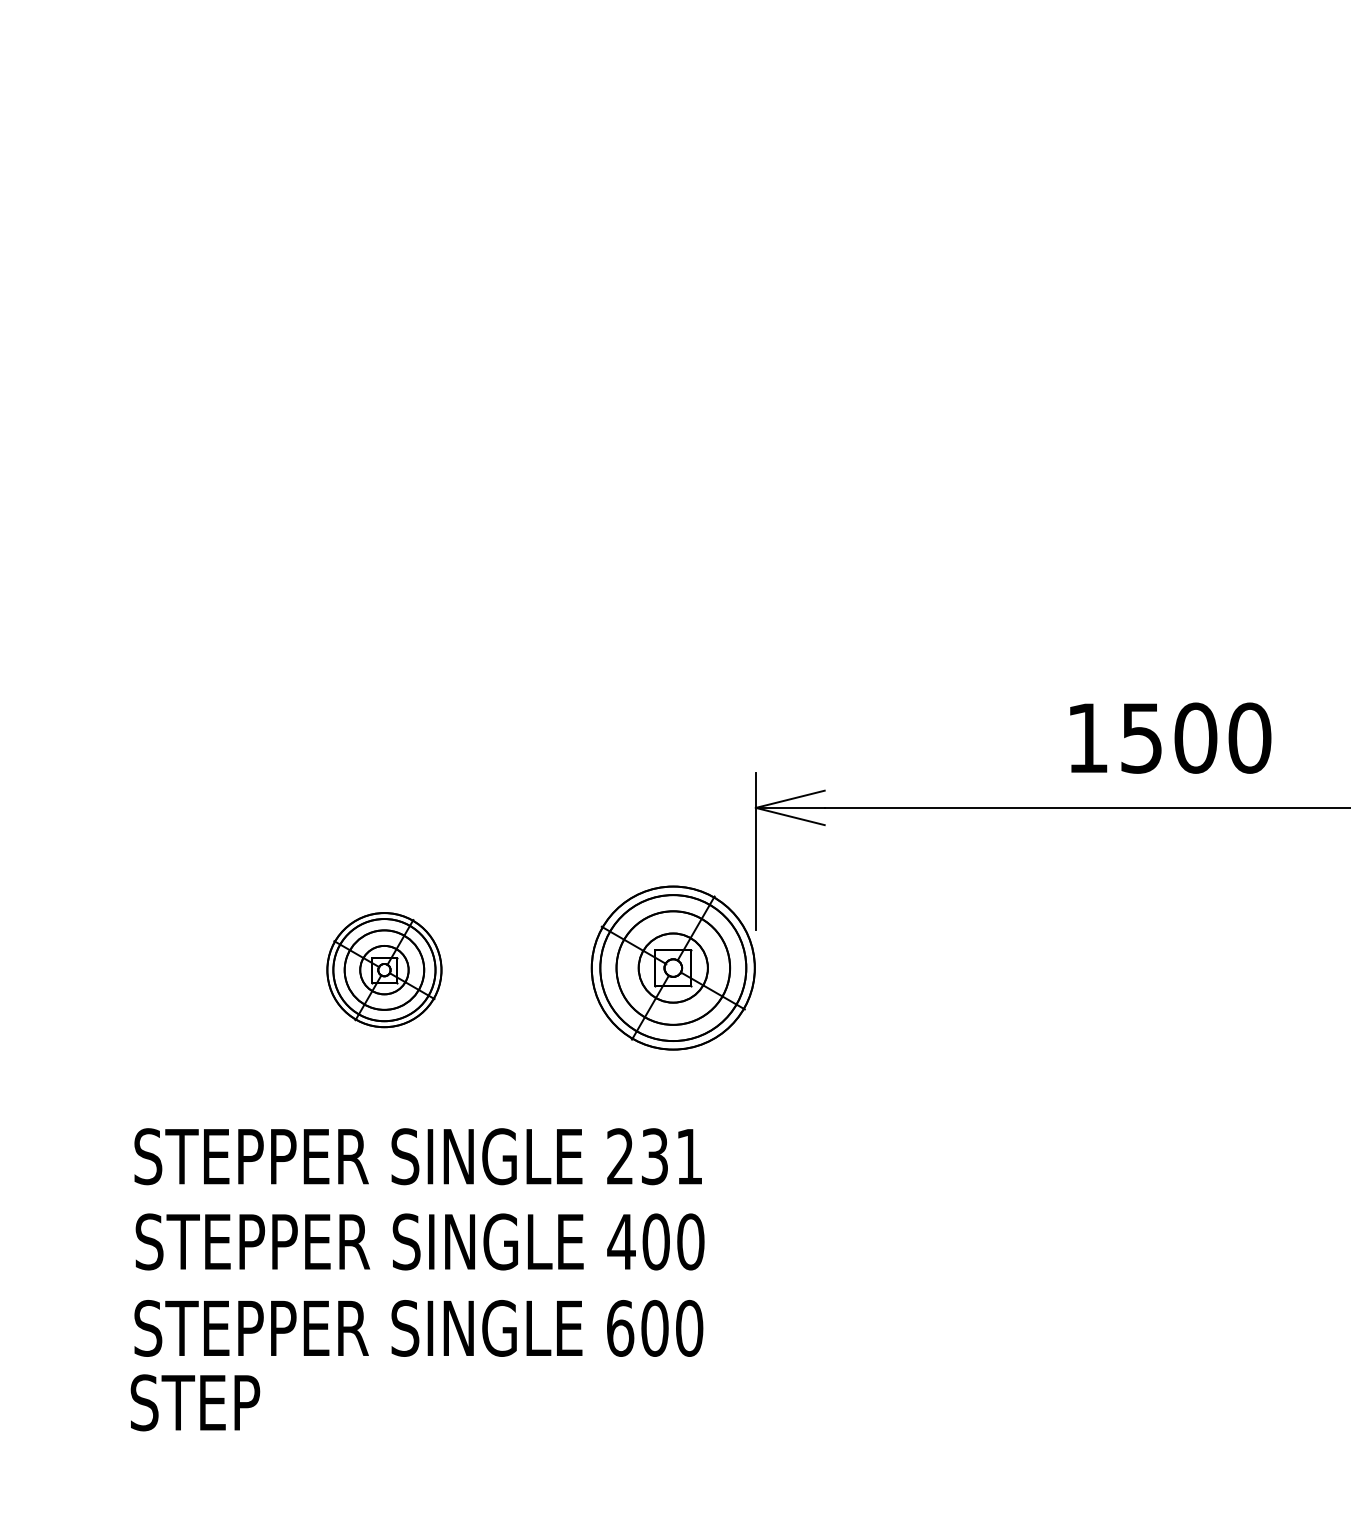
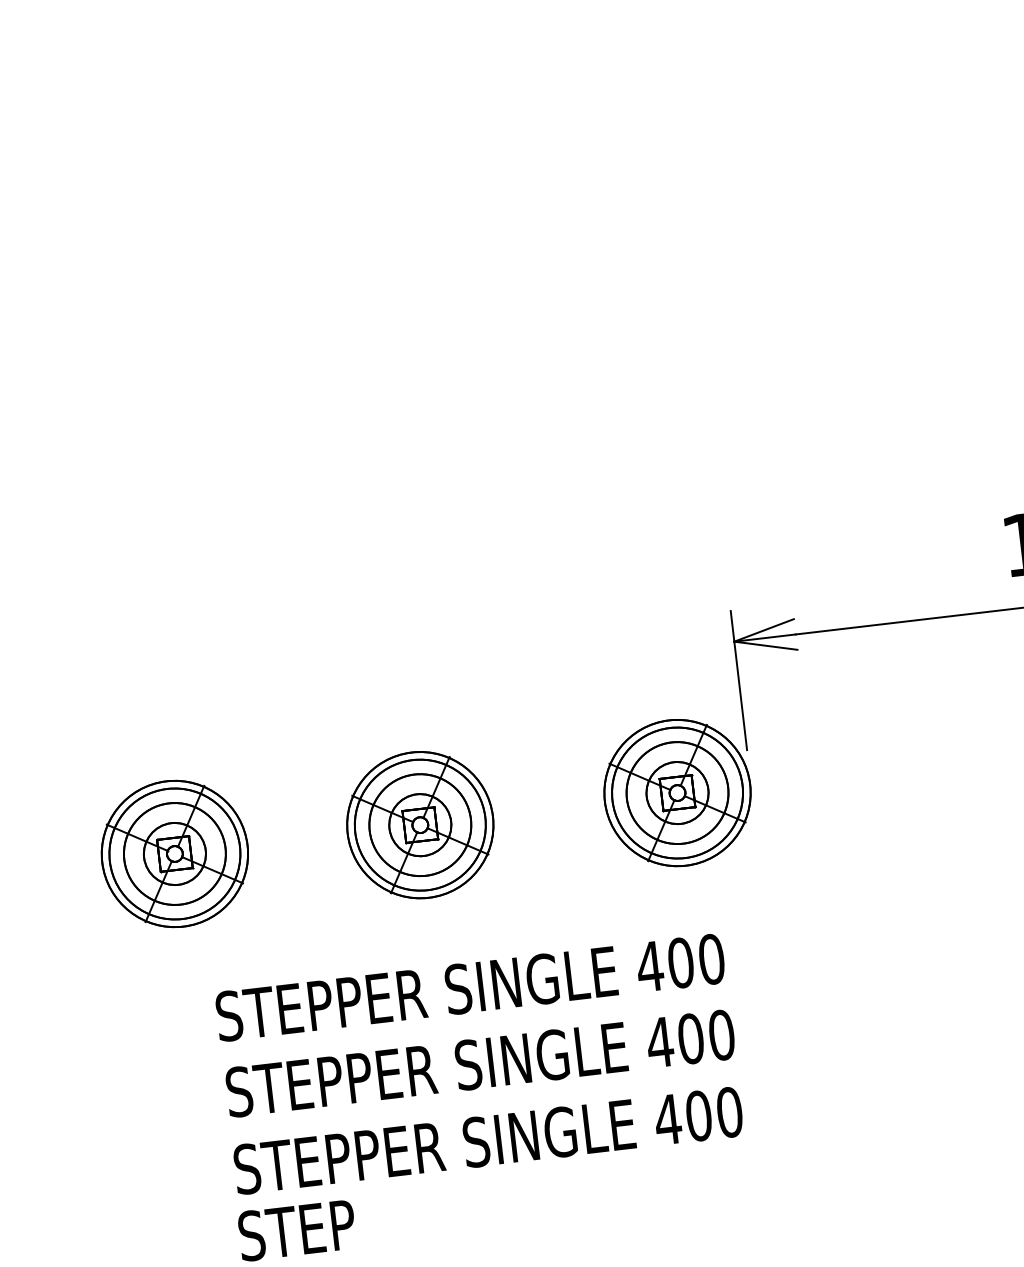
part: (108, 969) -> (174, 853), added
part: (384, 969) -> (420, 824), size x1.43
text: (654, 1156) -> (680, 962), 231 -> 400
text: (619, 1328) -> (667, 1119), 600 -> 400

